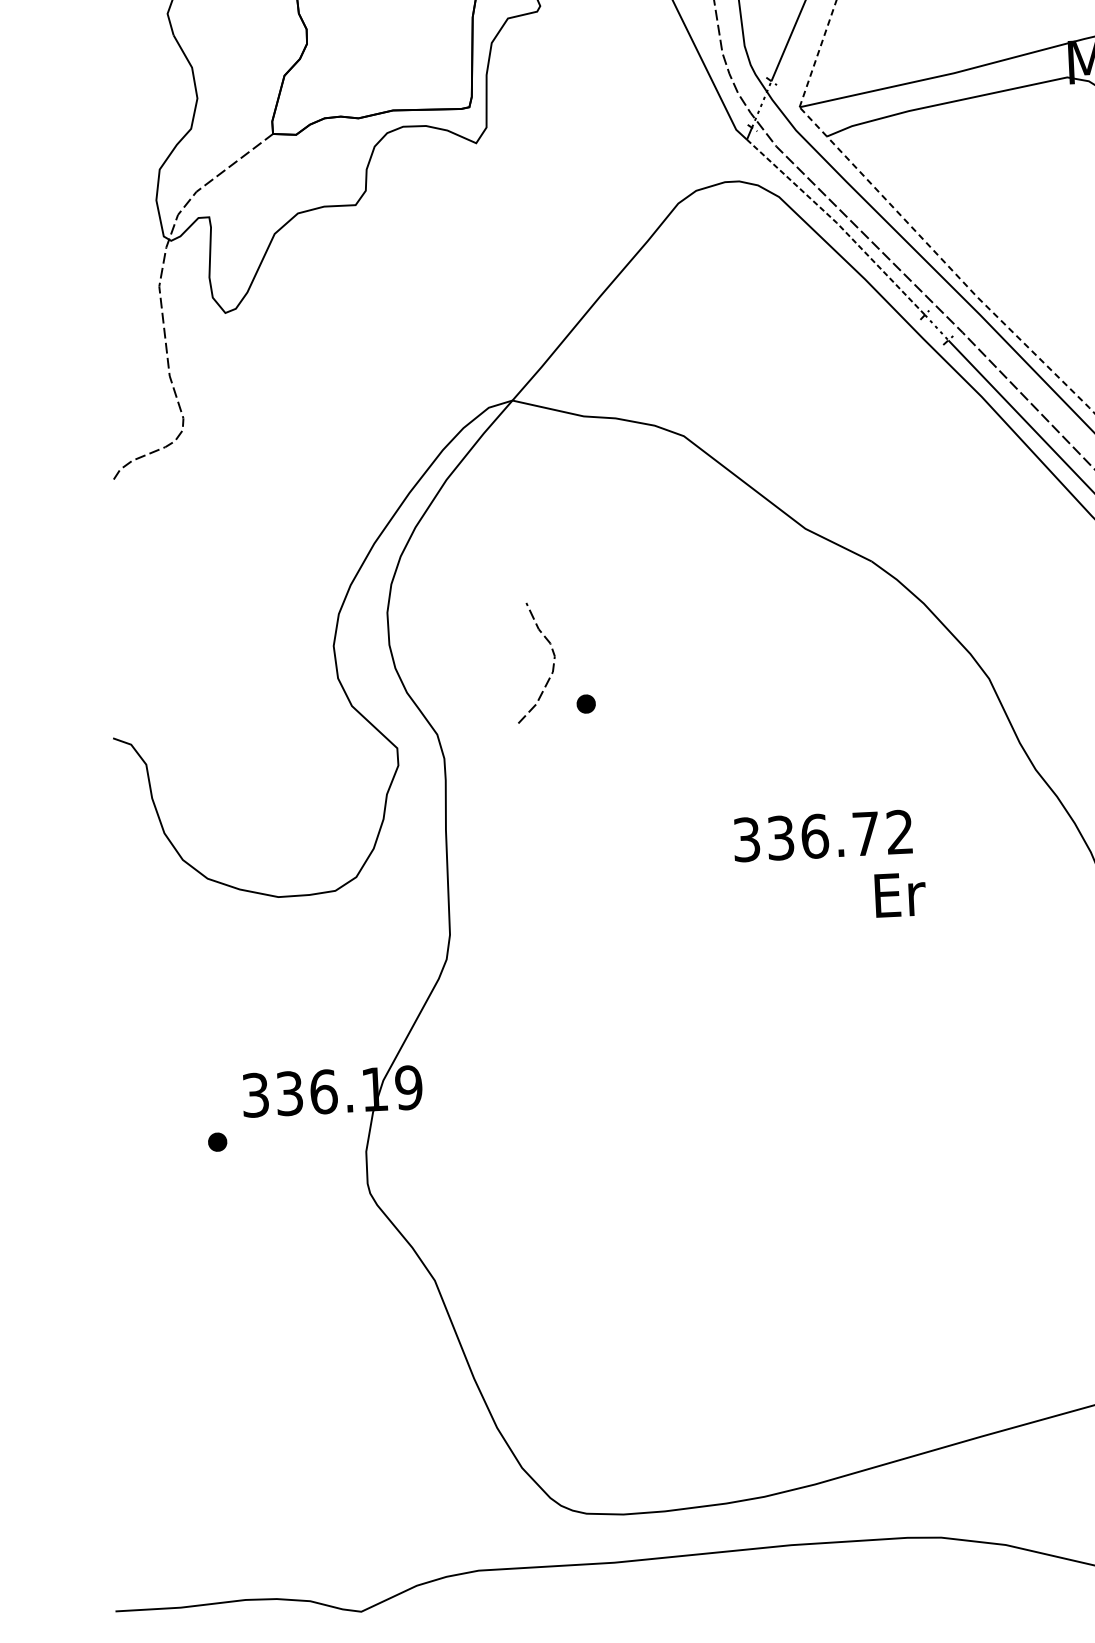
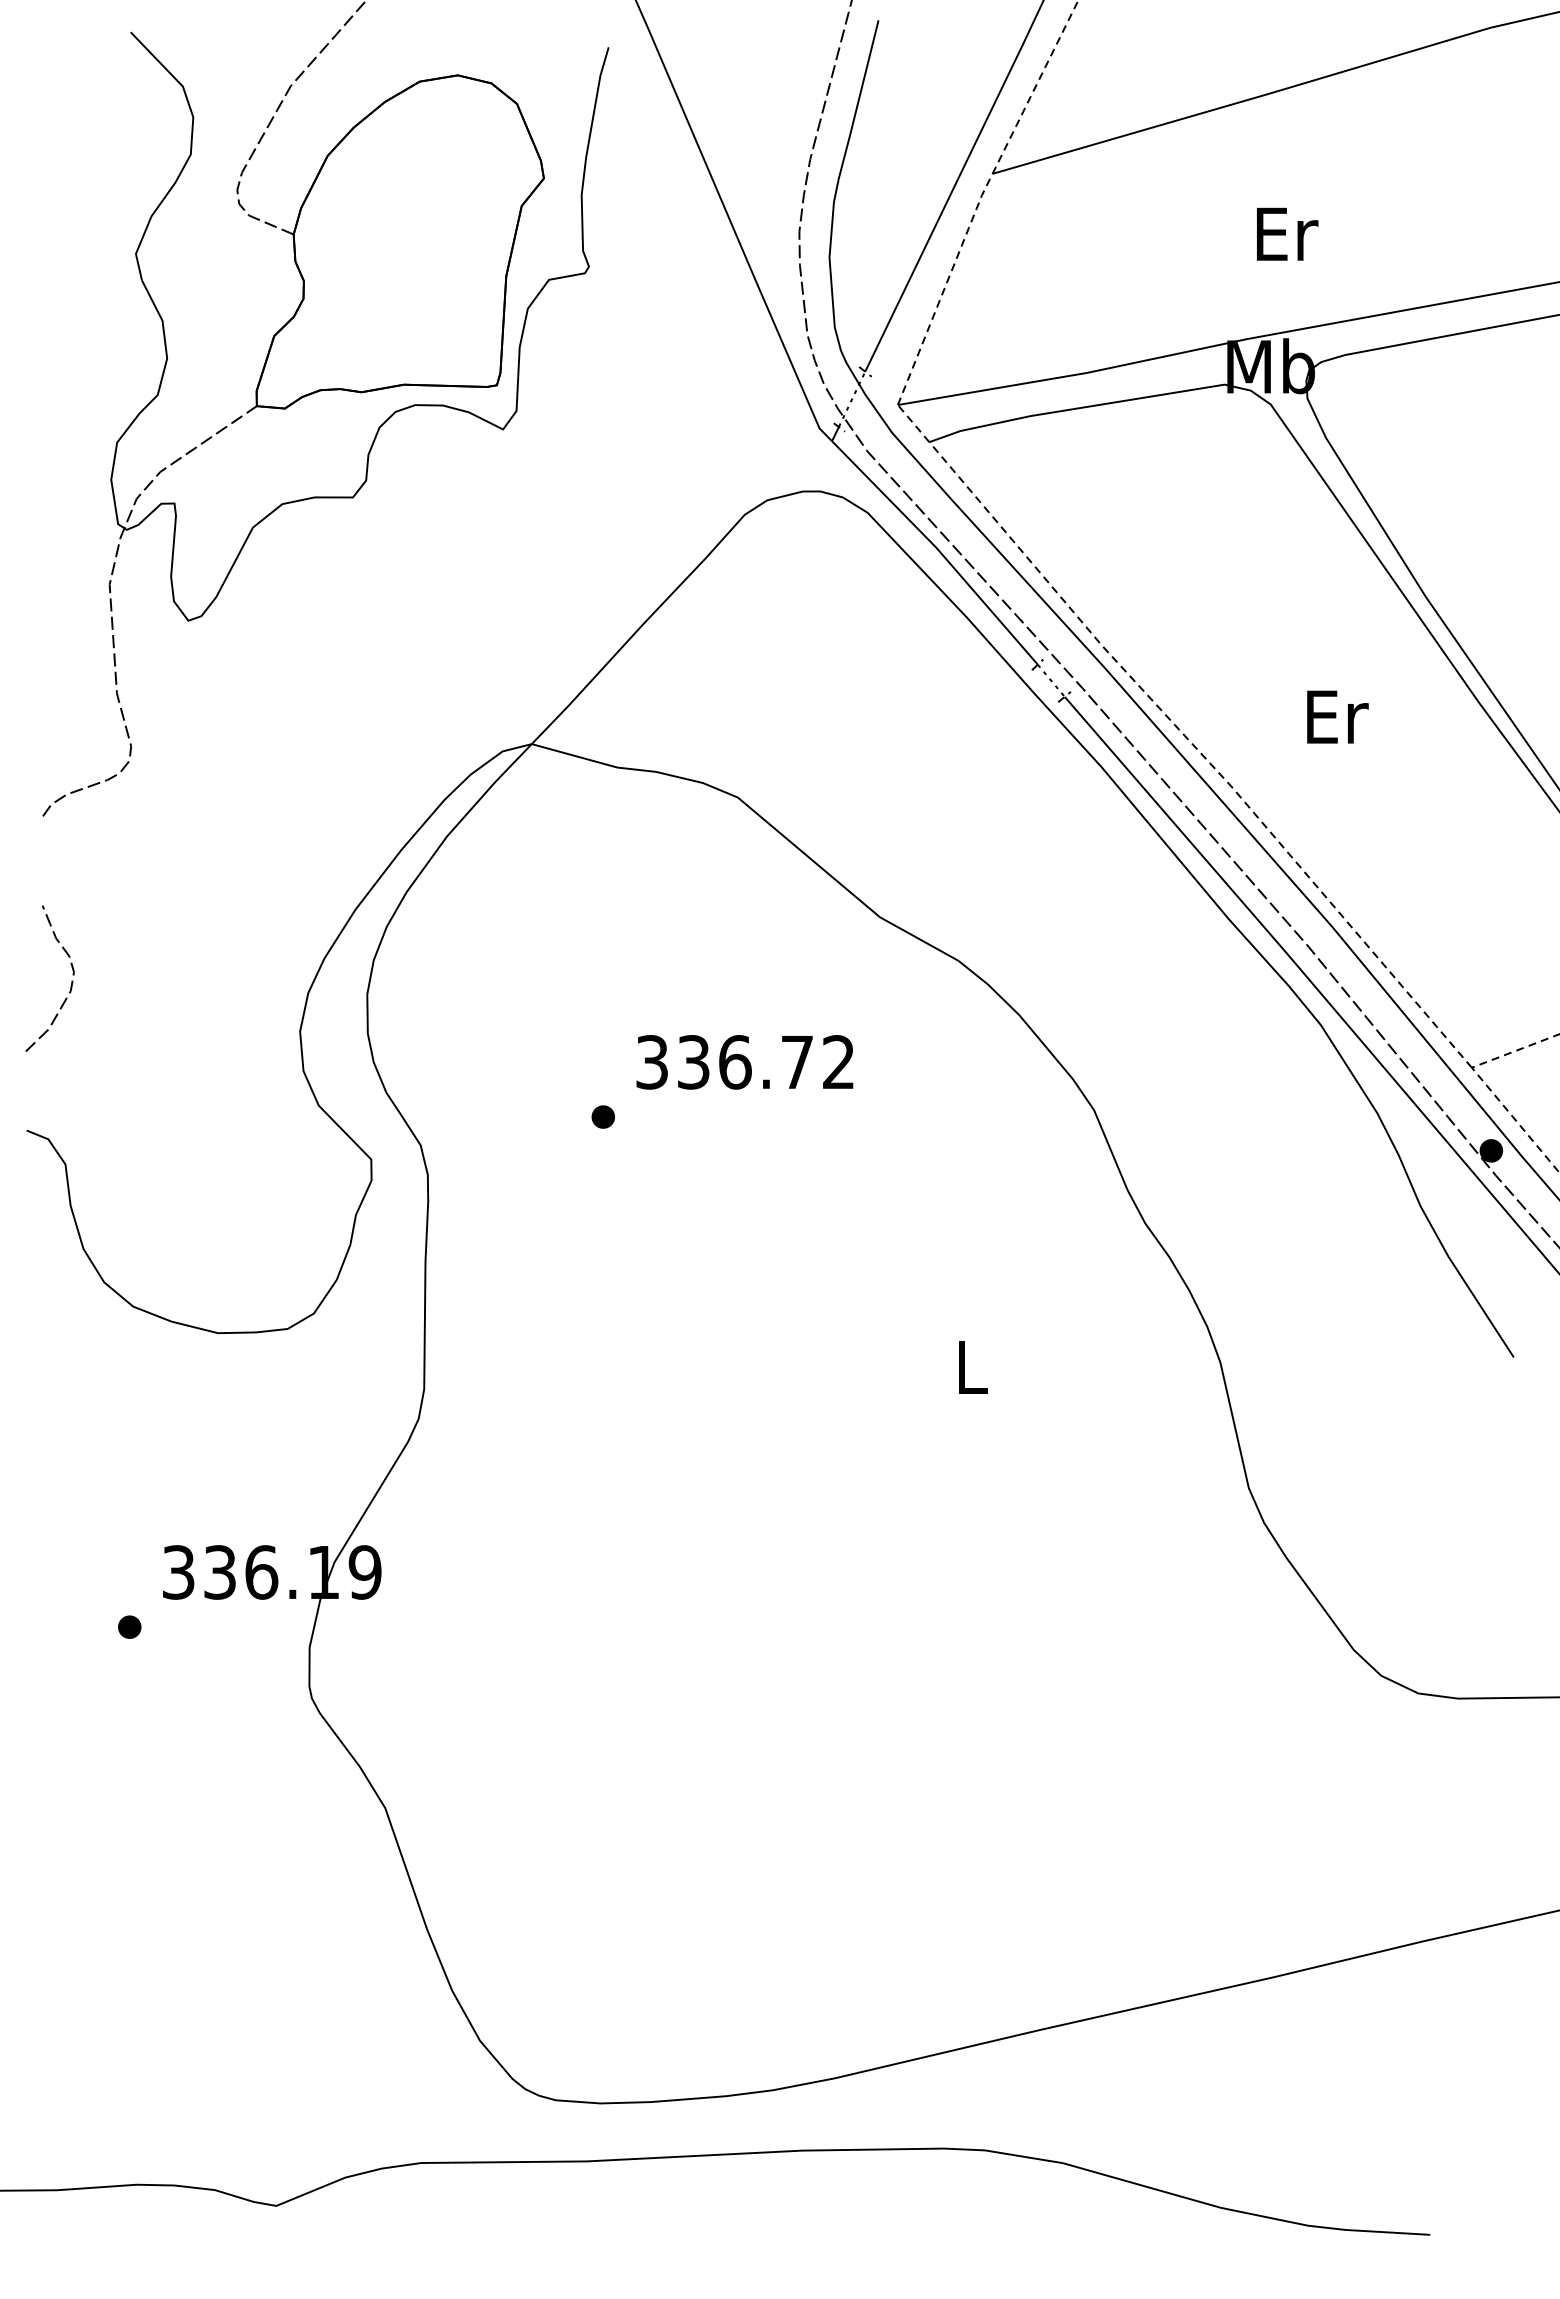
line: (838, 224) -> (938, 549), dashed -> solid
curve: (553, 663) -> (71, 980), moved
text: (822, 836) -> (744, 1062), moved
text: (900, 894) -> (973, 1367), Er -> L

